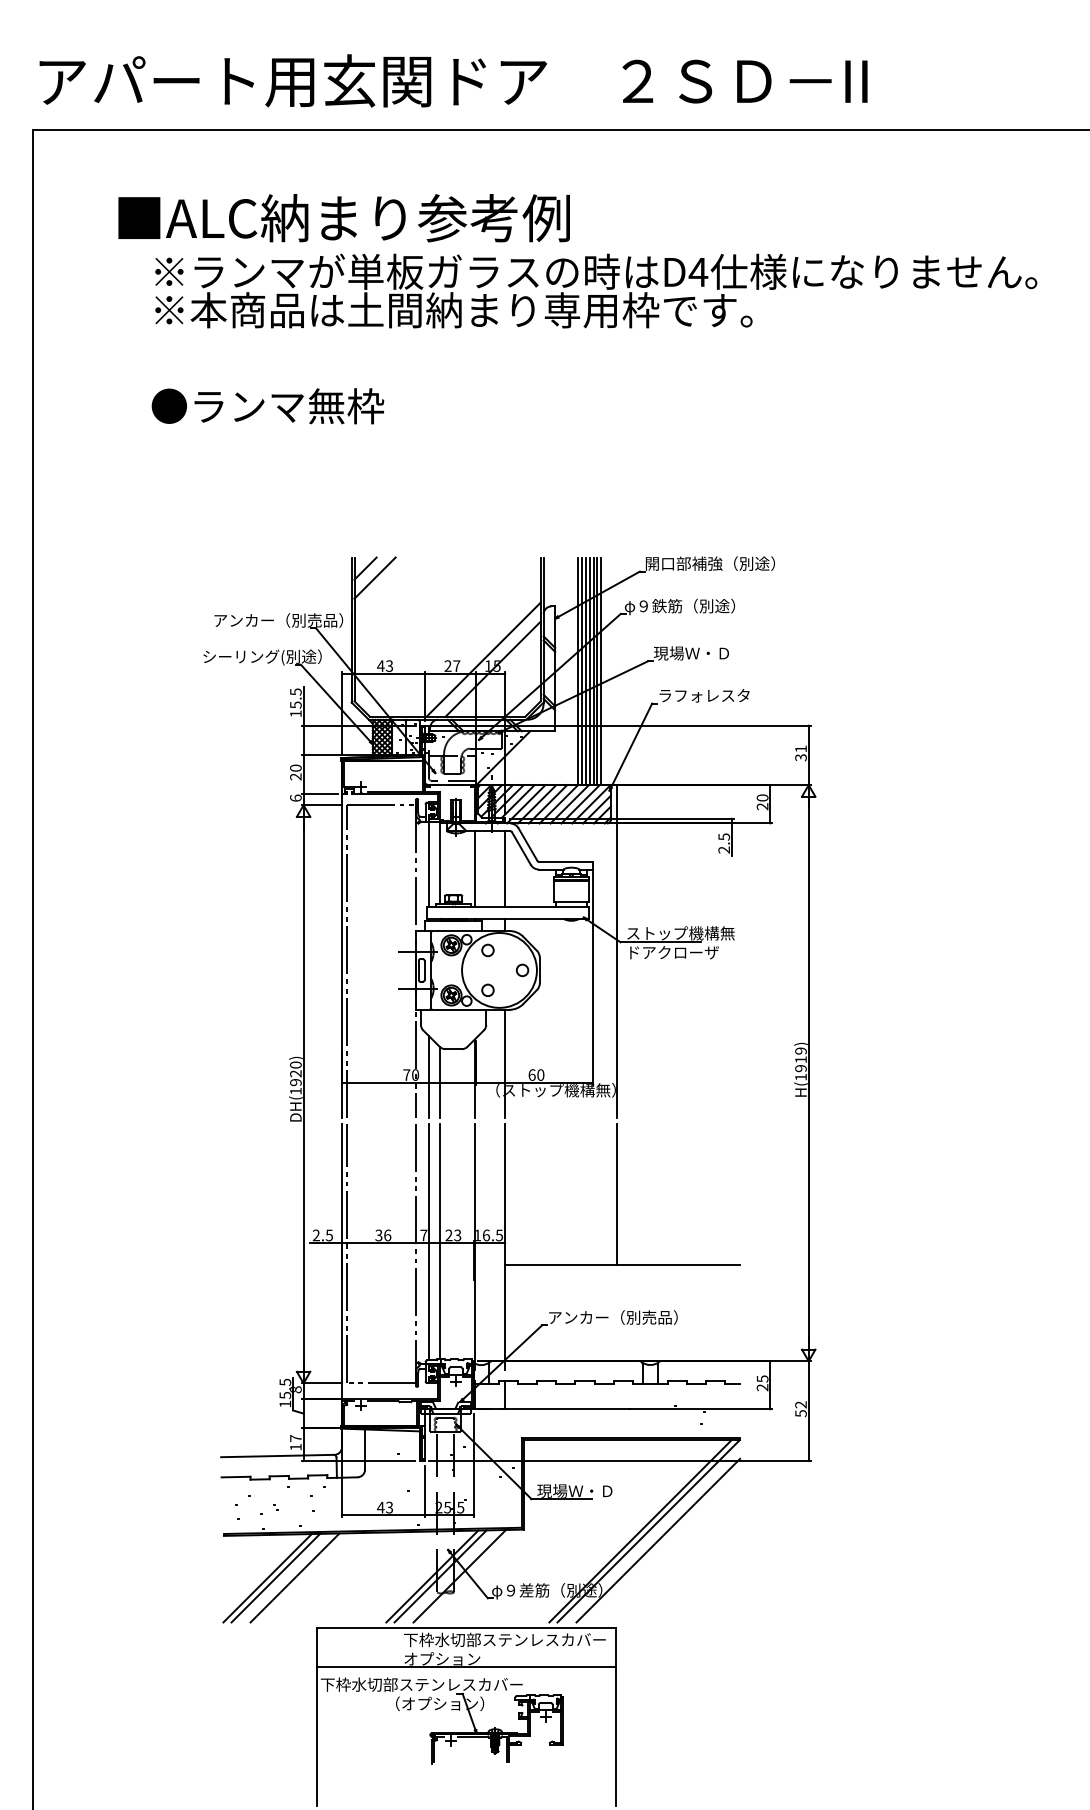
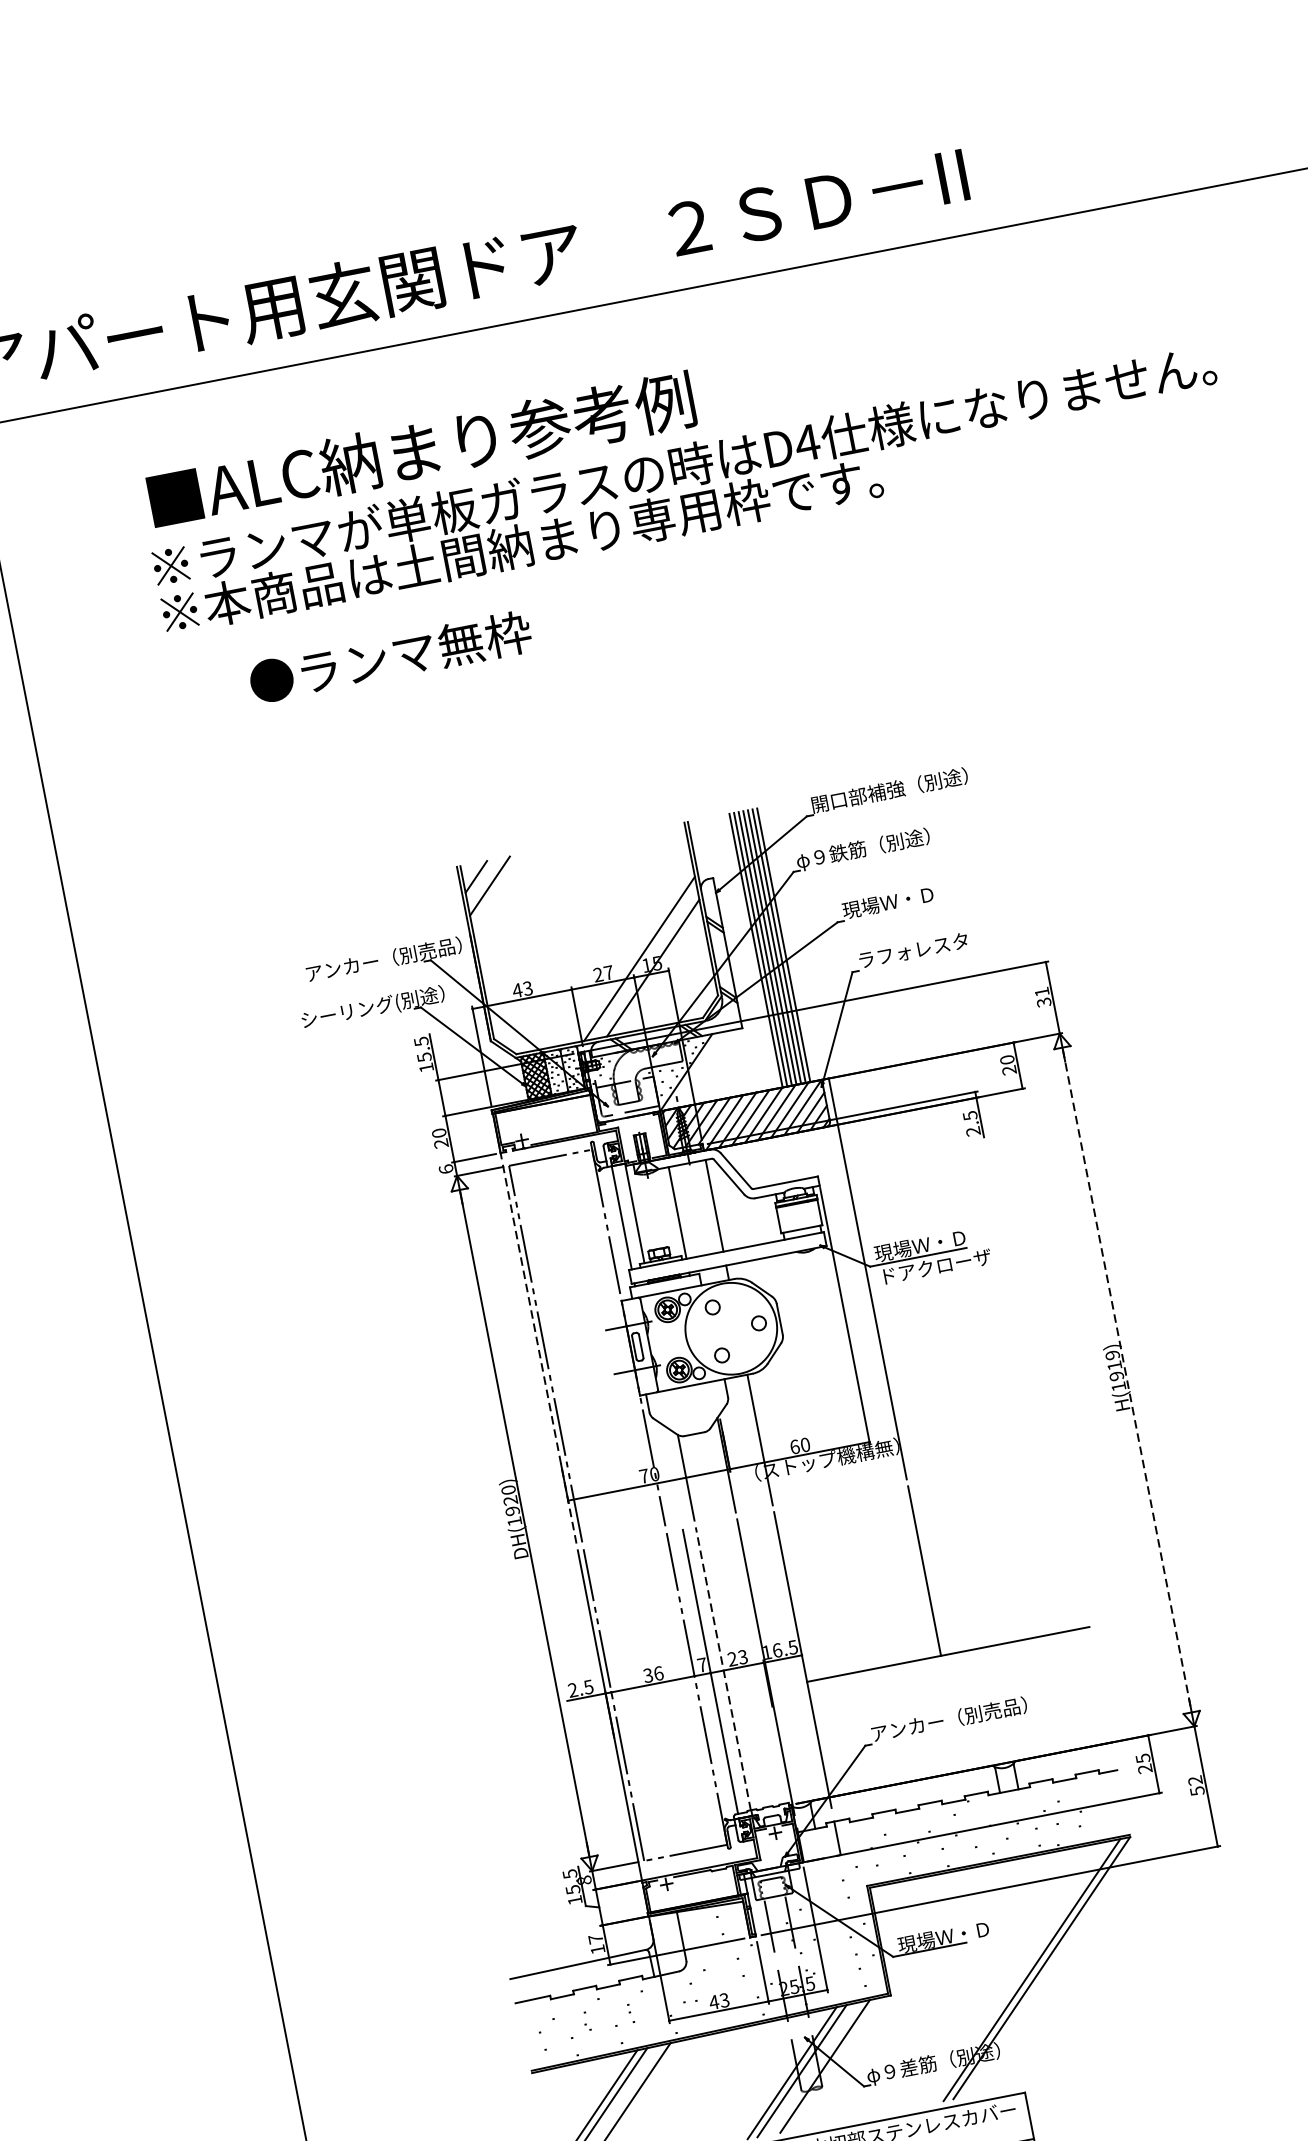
text: (343, 218) -> (420, 450), moved
text: (267, 406) -> (389, 657), moved
text: (680, 933) -> (940, 1242), ストップ機構無 -> 現場Ｗ・Ｄ
line: (342, 958) -> (539, 1351), solid -> dashed
line: (808, 1073) -> (1126, 1380), solid -> dashed
line: (429, 1077) -> (672, 1473), removed
line: (440, 1241) -> (723, 1668), solid -> dashed
line: (658, 1540) -> (1055, 1977), removed

